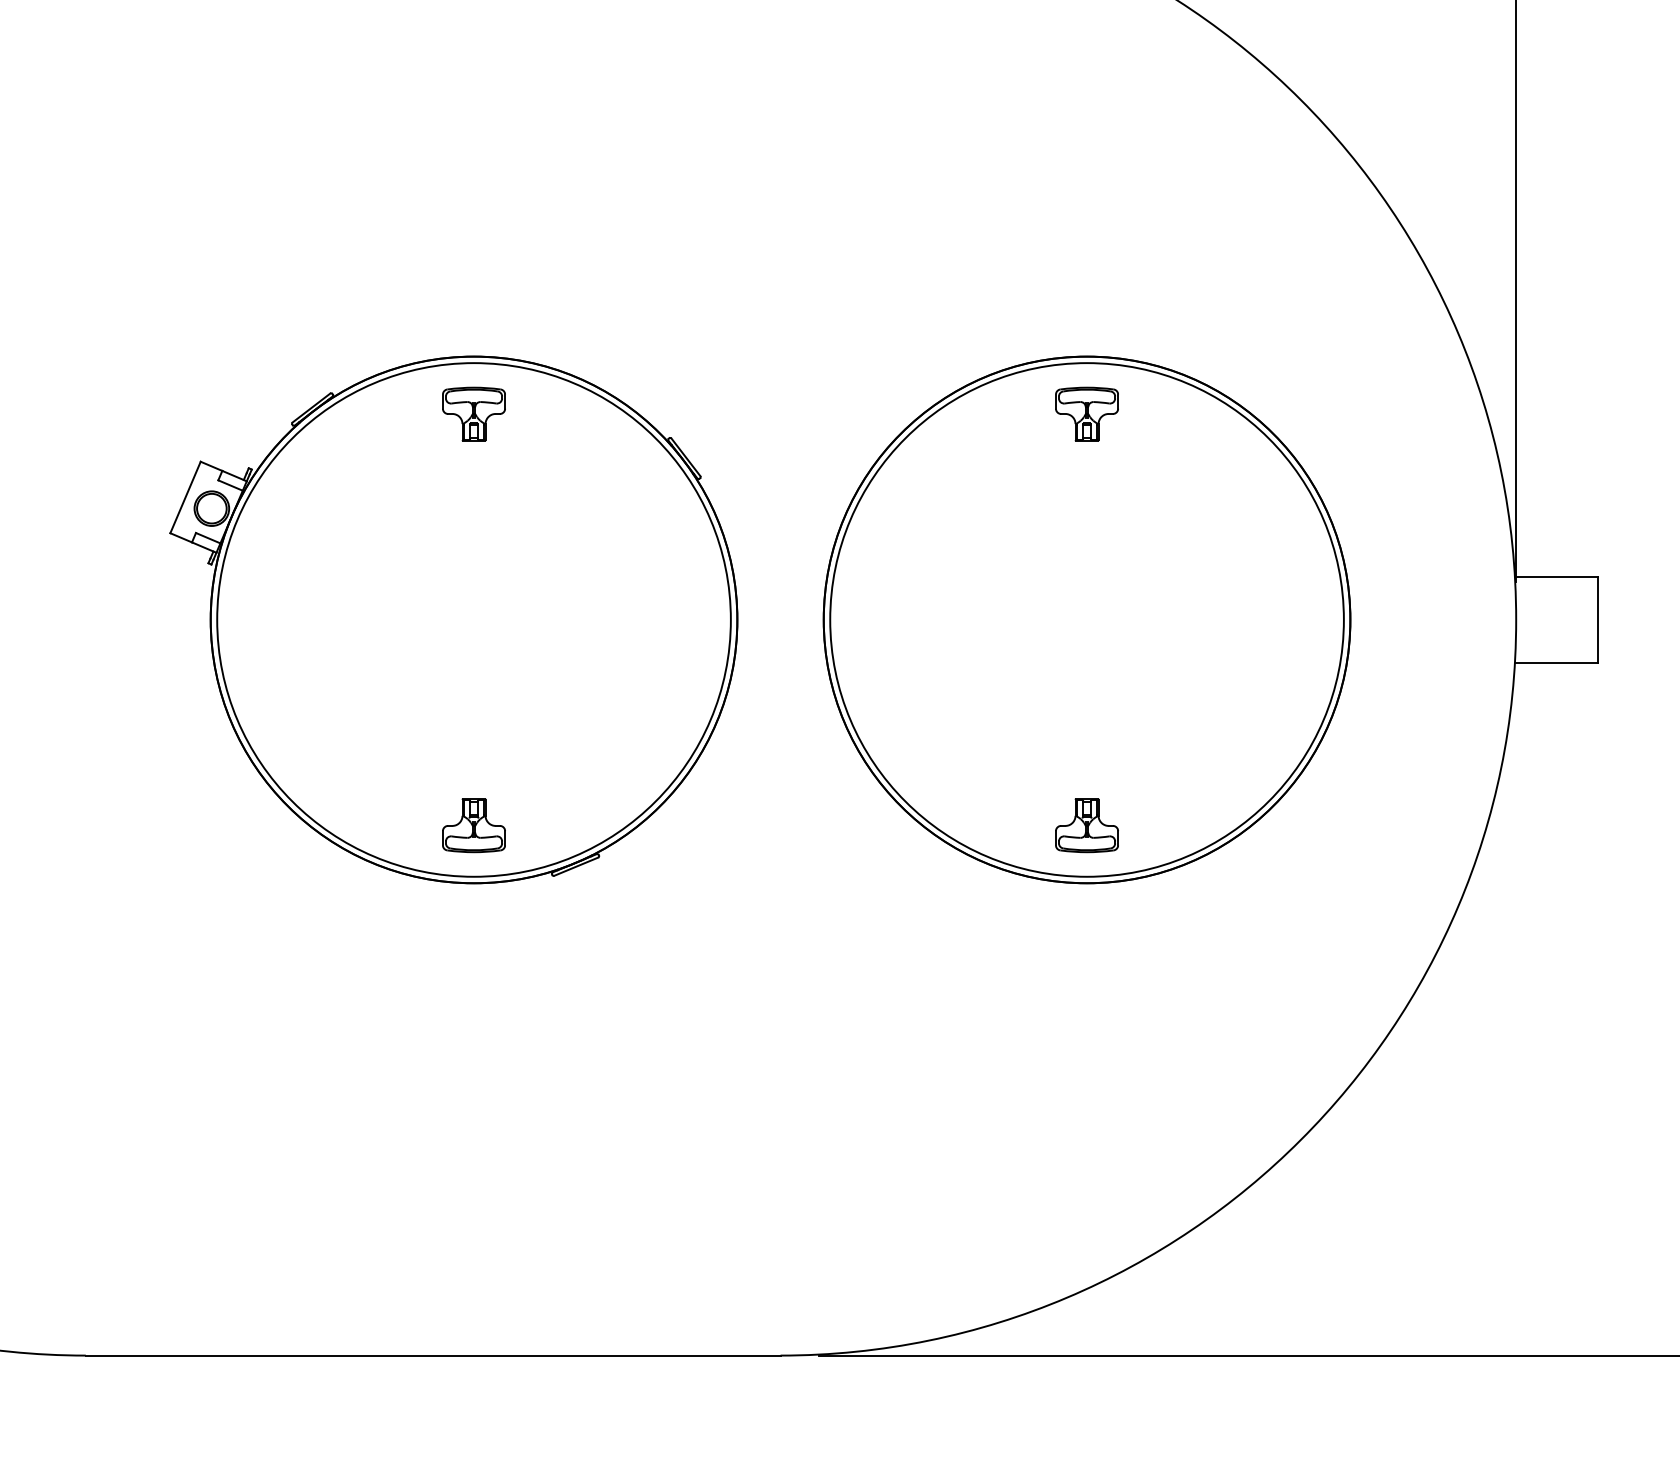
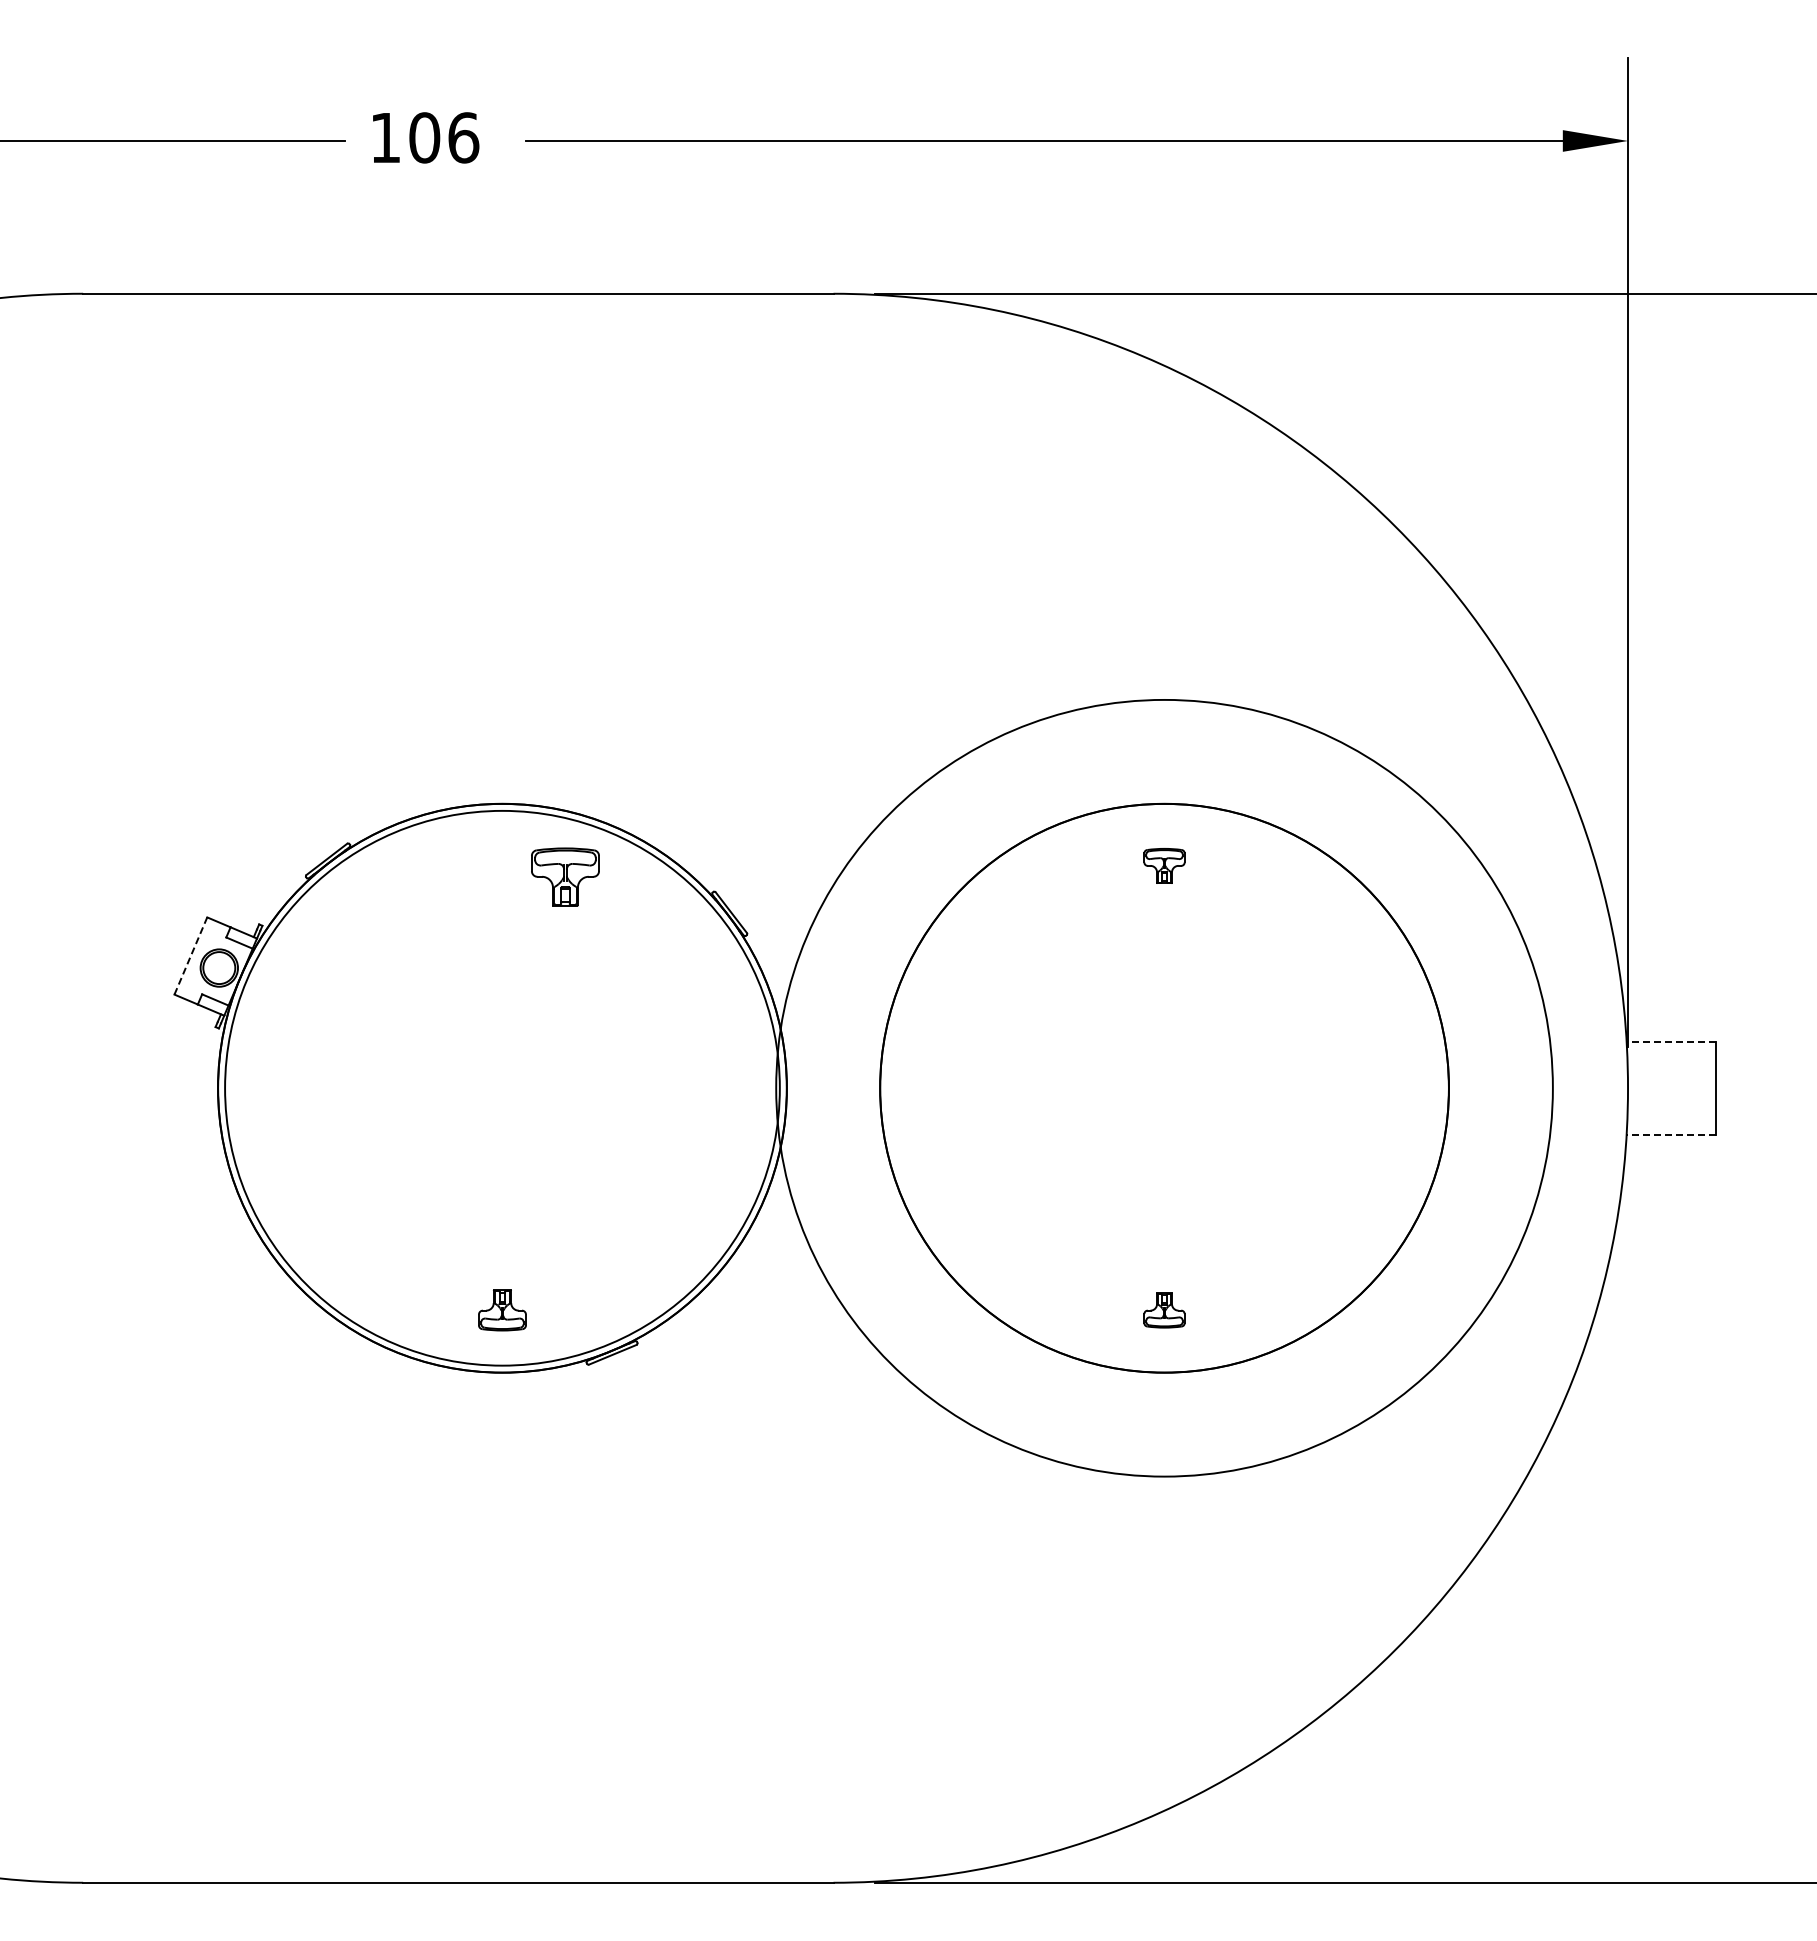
part: (474, 413) -> (565, 876), moved
part: (1087, 413) -> (1164, 865), size x0.6
line: (185, 497) -> (190, 956), solid -> dashed
line: (1556, 576) -> (1671, 1041), solid -> dashed
circle: (1087, 619) -> (1164, 1087), size x1.4
line: (1556, 662) -> (1671, 1134), solid -> dashed
part: (474, 825) -> (502, 1310), size x0.7
part: (1087, 825) -> (1164, 1310), size x0.6

